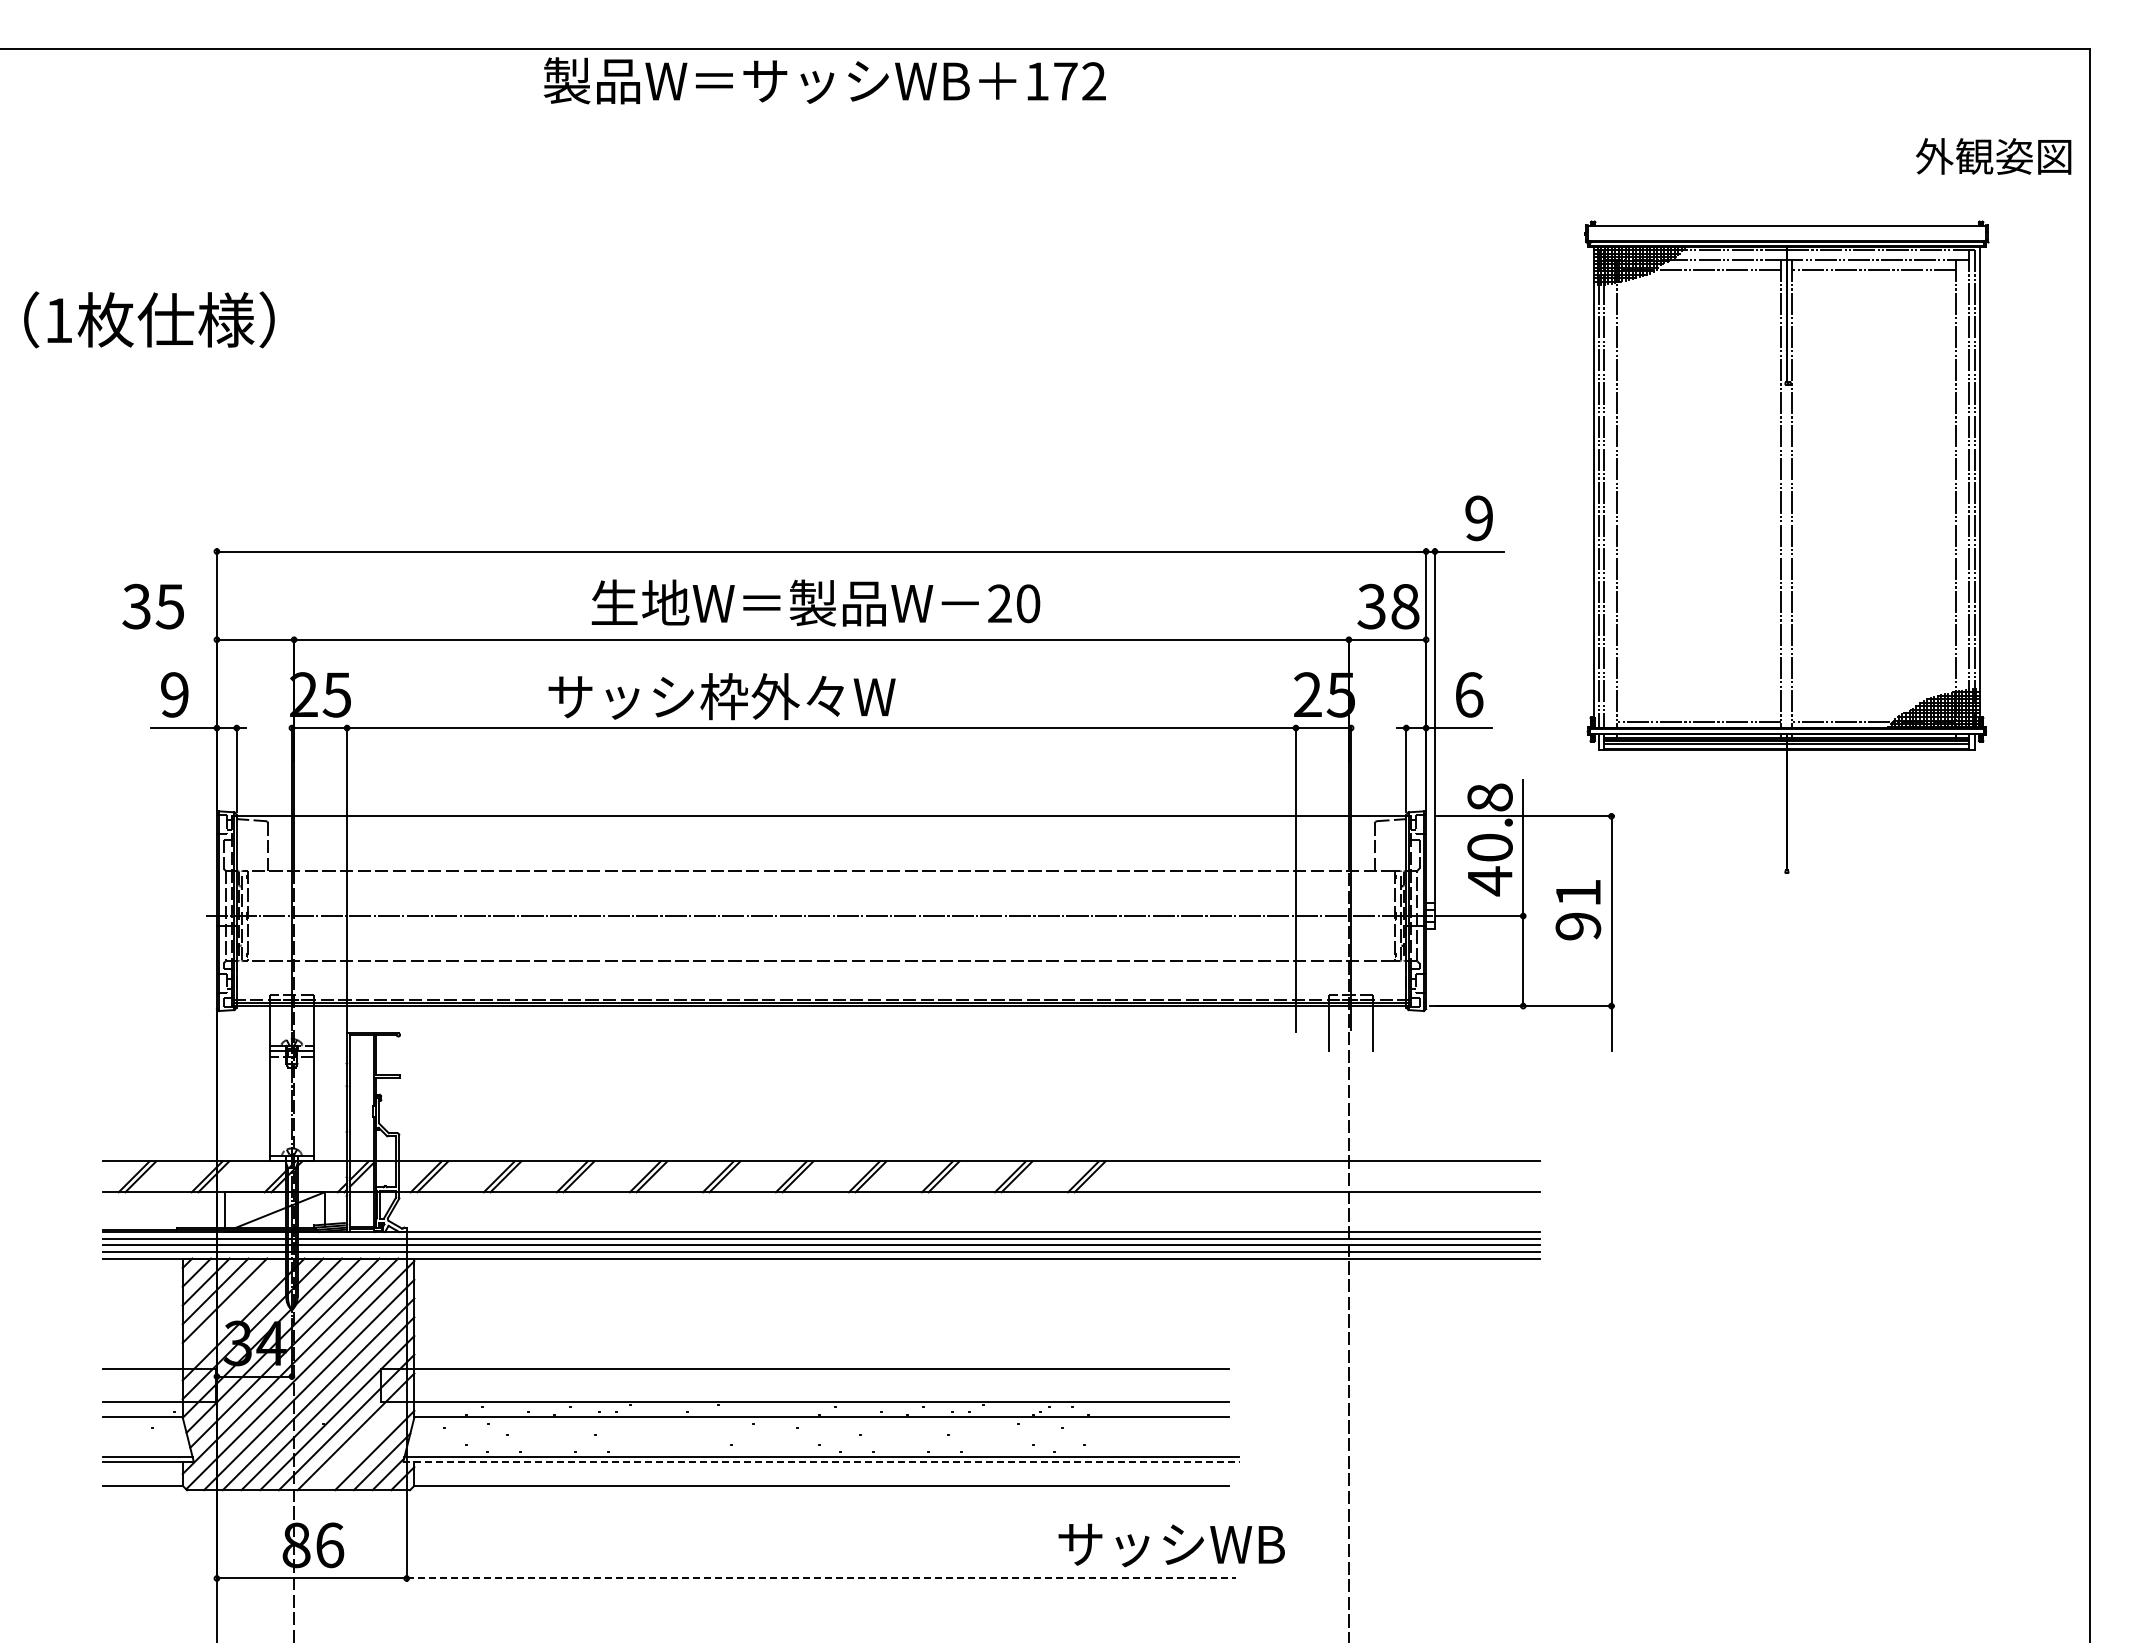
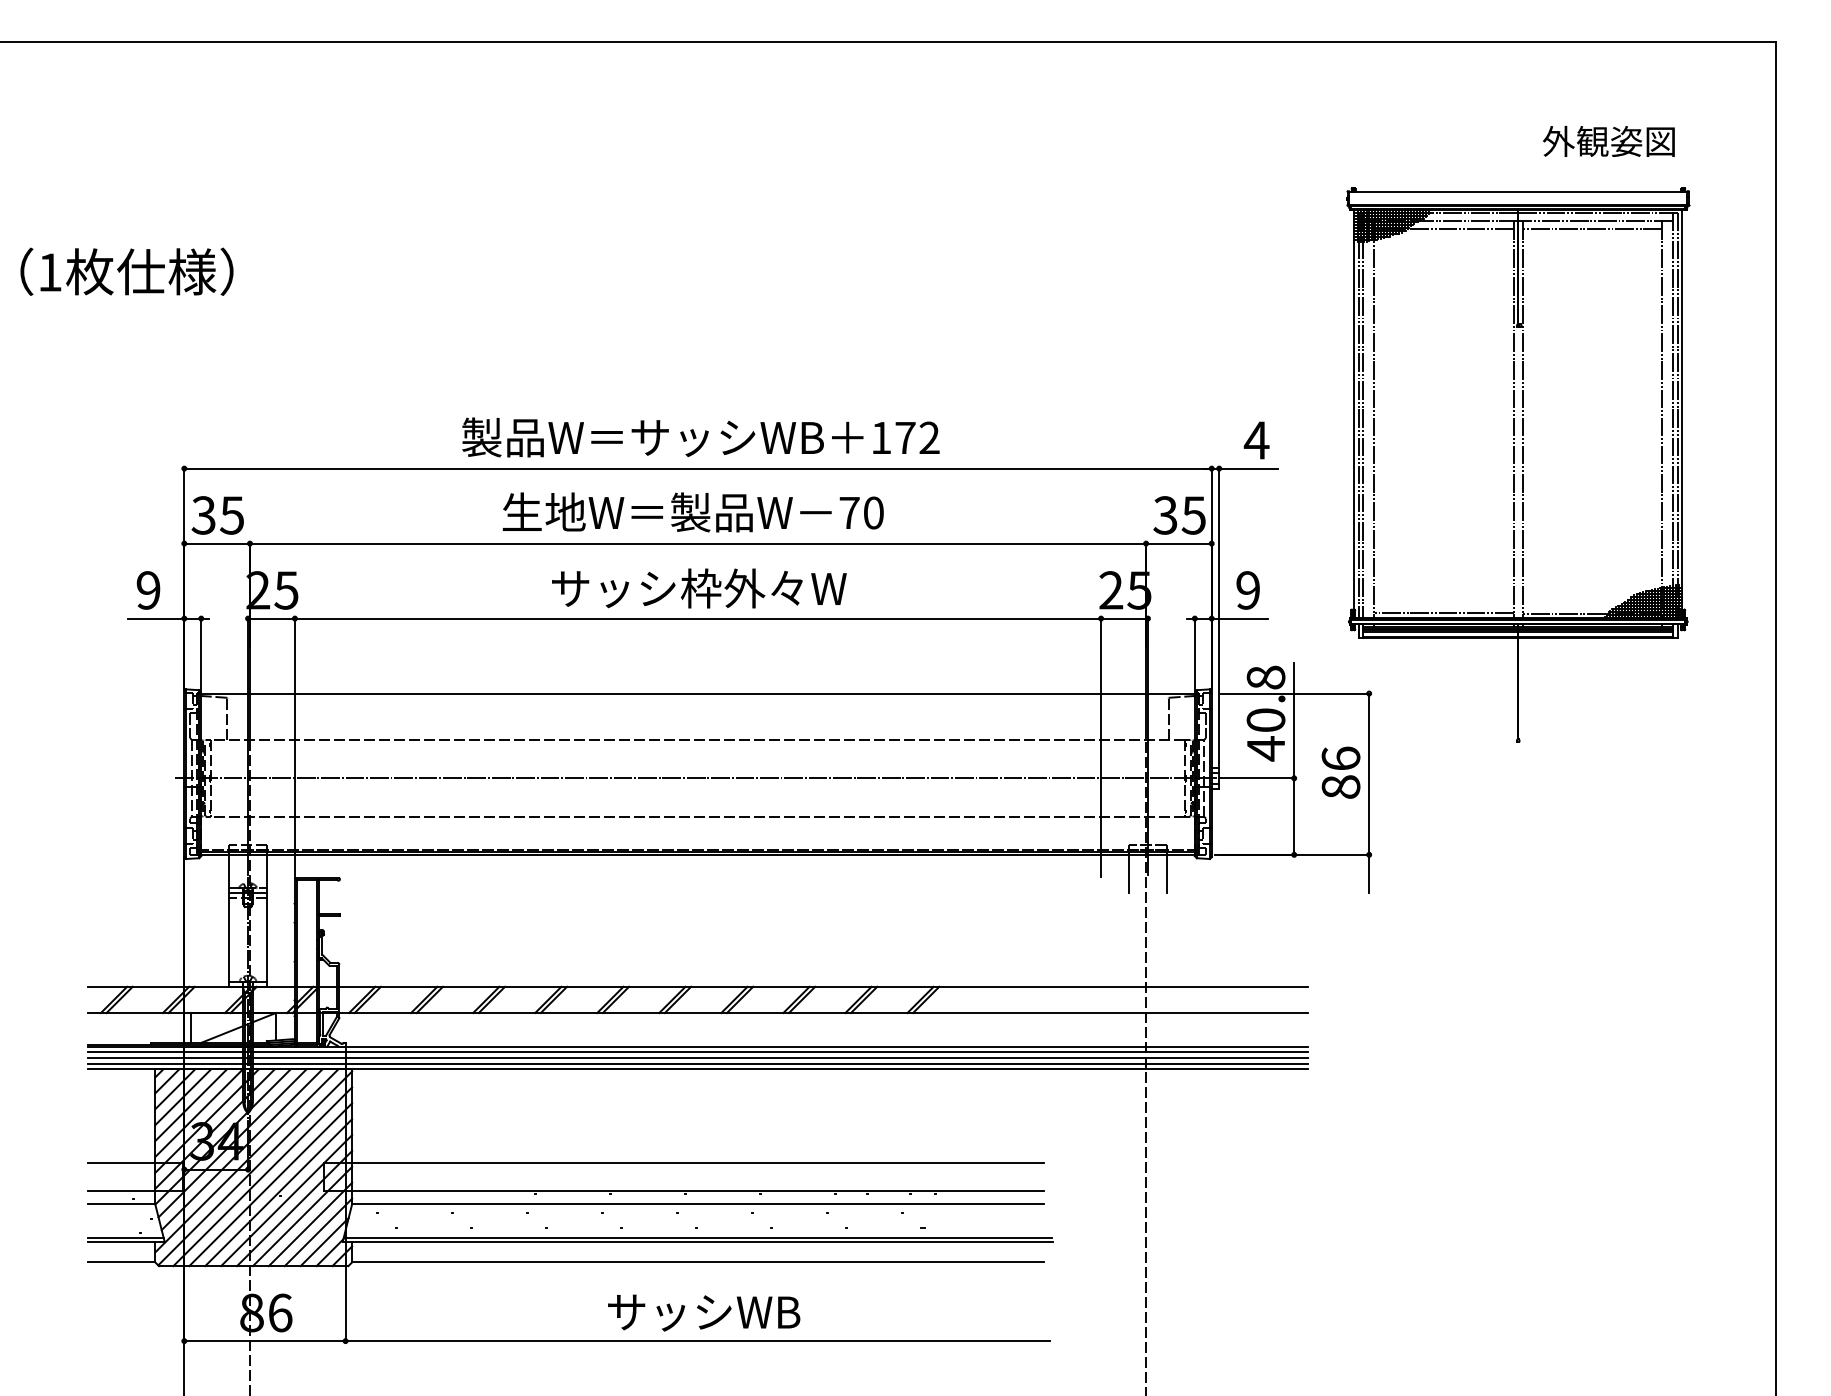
text: (824, 80) -> (700, 437), moved
text: (1993, 156) -> (1608, 141), moved
text: (1479, 518) -> (1257, 440), 9 -> 4
text: (999, 603) -> (849, 512), 20 -> 70
text: (152, 606) -> (217, 515), moved
text: (1404, 606) -> (1193, 515), 38 -> 35
text: (1469, 694) -> (1248, 590), 6 -> 9
text: (721, 696) -> (698, 588), moved
text: (1578, 909) -> (1341, 772), 91 -> 86
line: (233, 1309) -> (198, 1112), added
line: (365, 1441) -> (310, 1224), added
line: (822, 1461) -> (698, 1241), dashed -> solid
text: (1171, 1545) -> (703, 1313), moved
line: (821, 1578) -> (698, 1341), dashed -> solid

